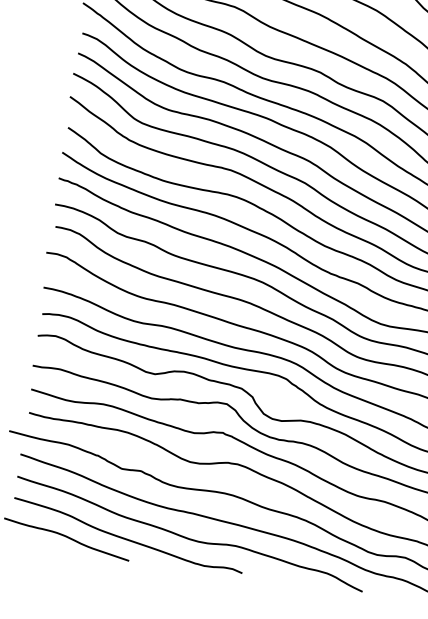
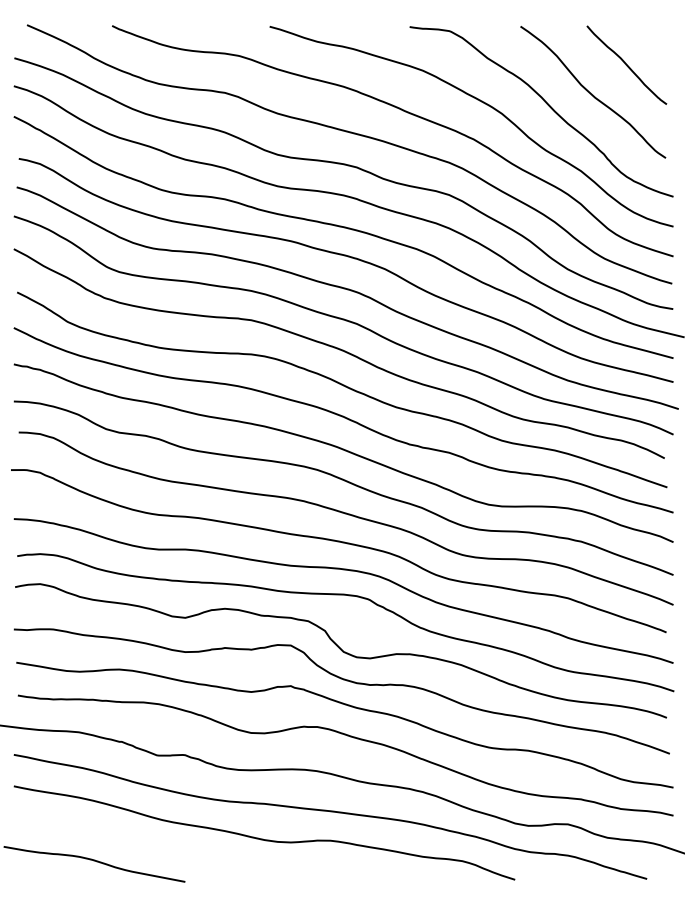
curve: (127, 538) -> (178, 851), removed

